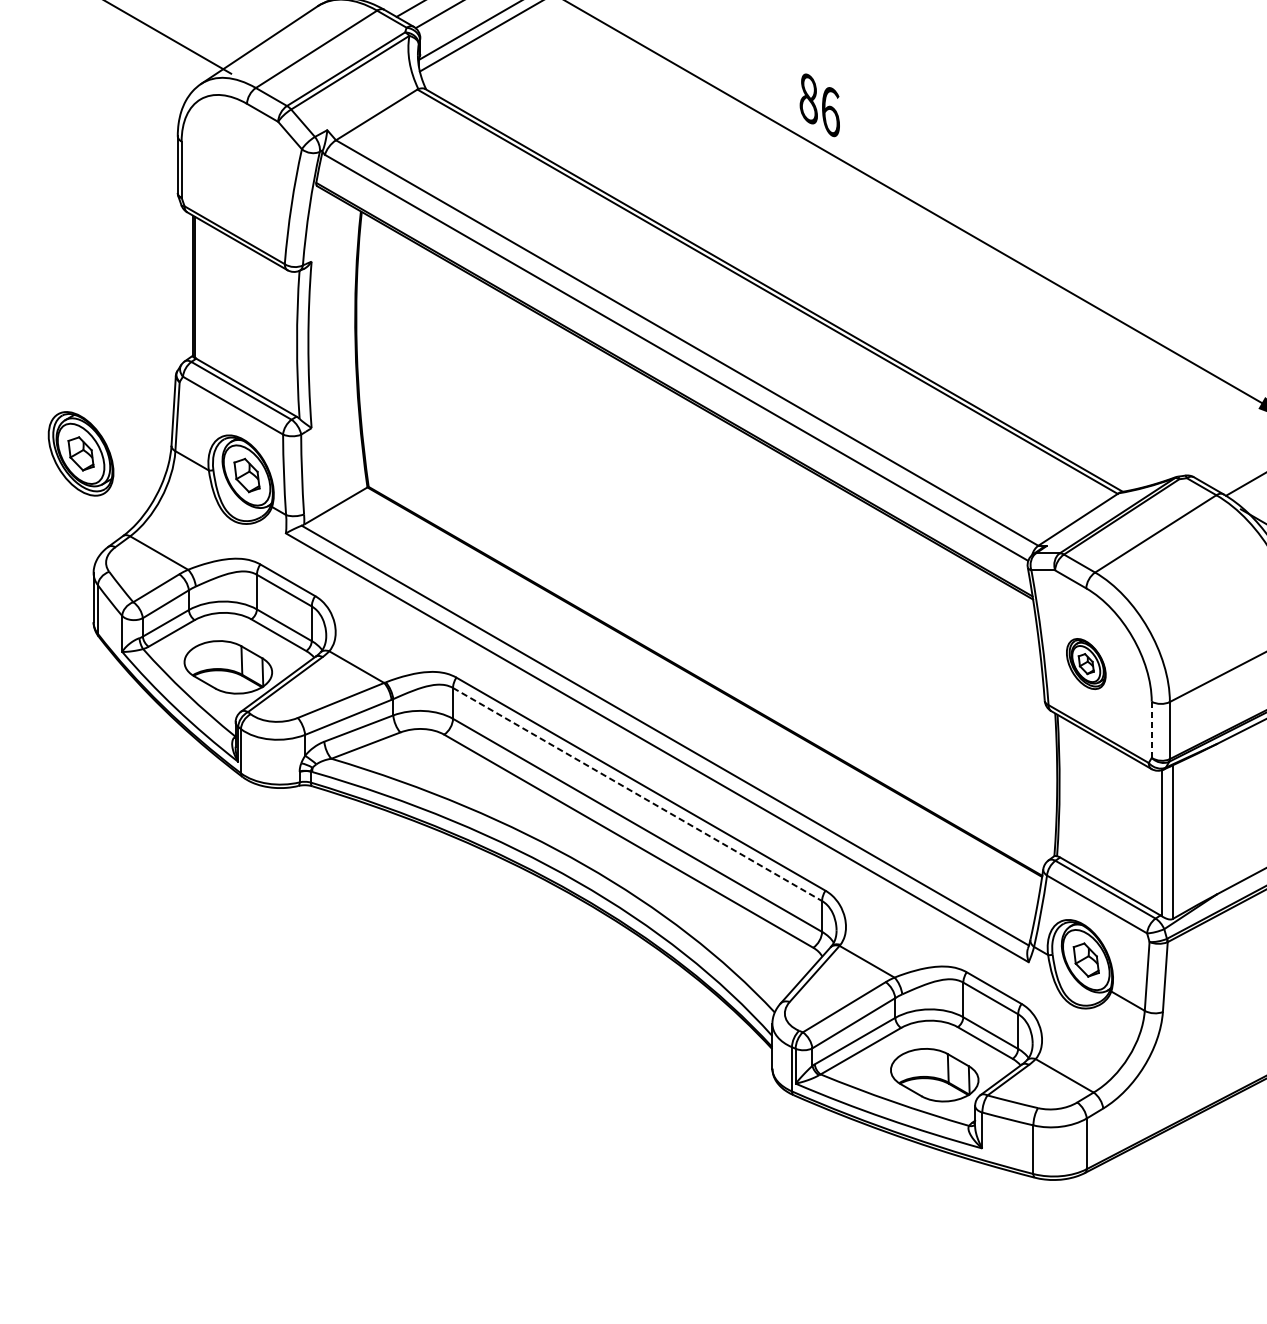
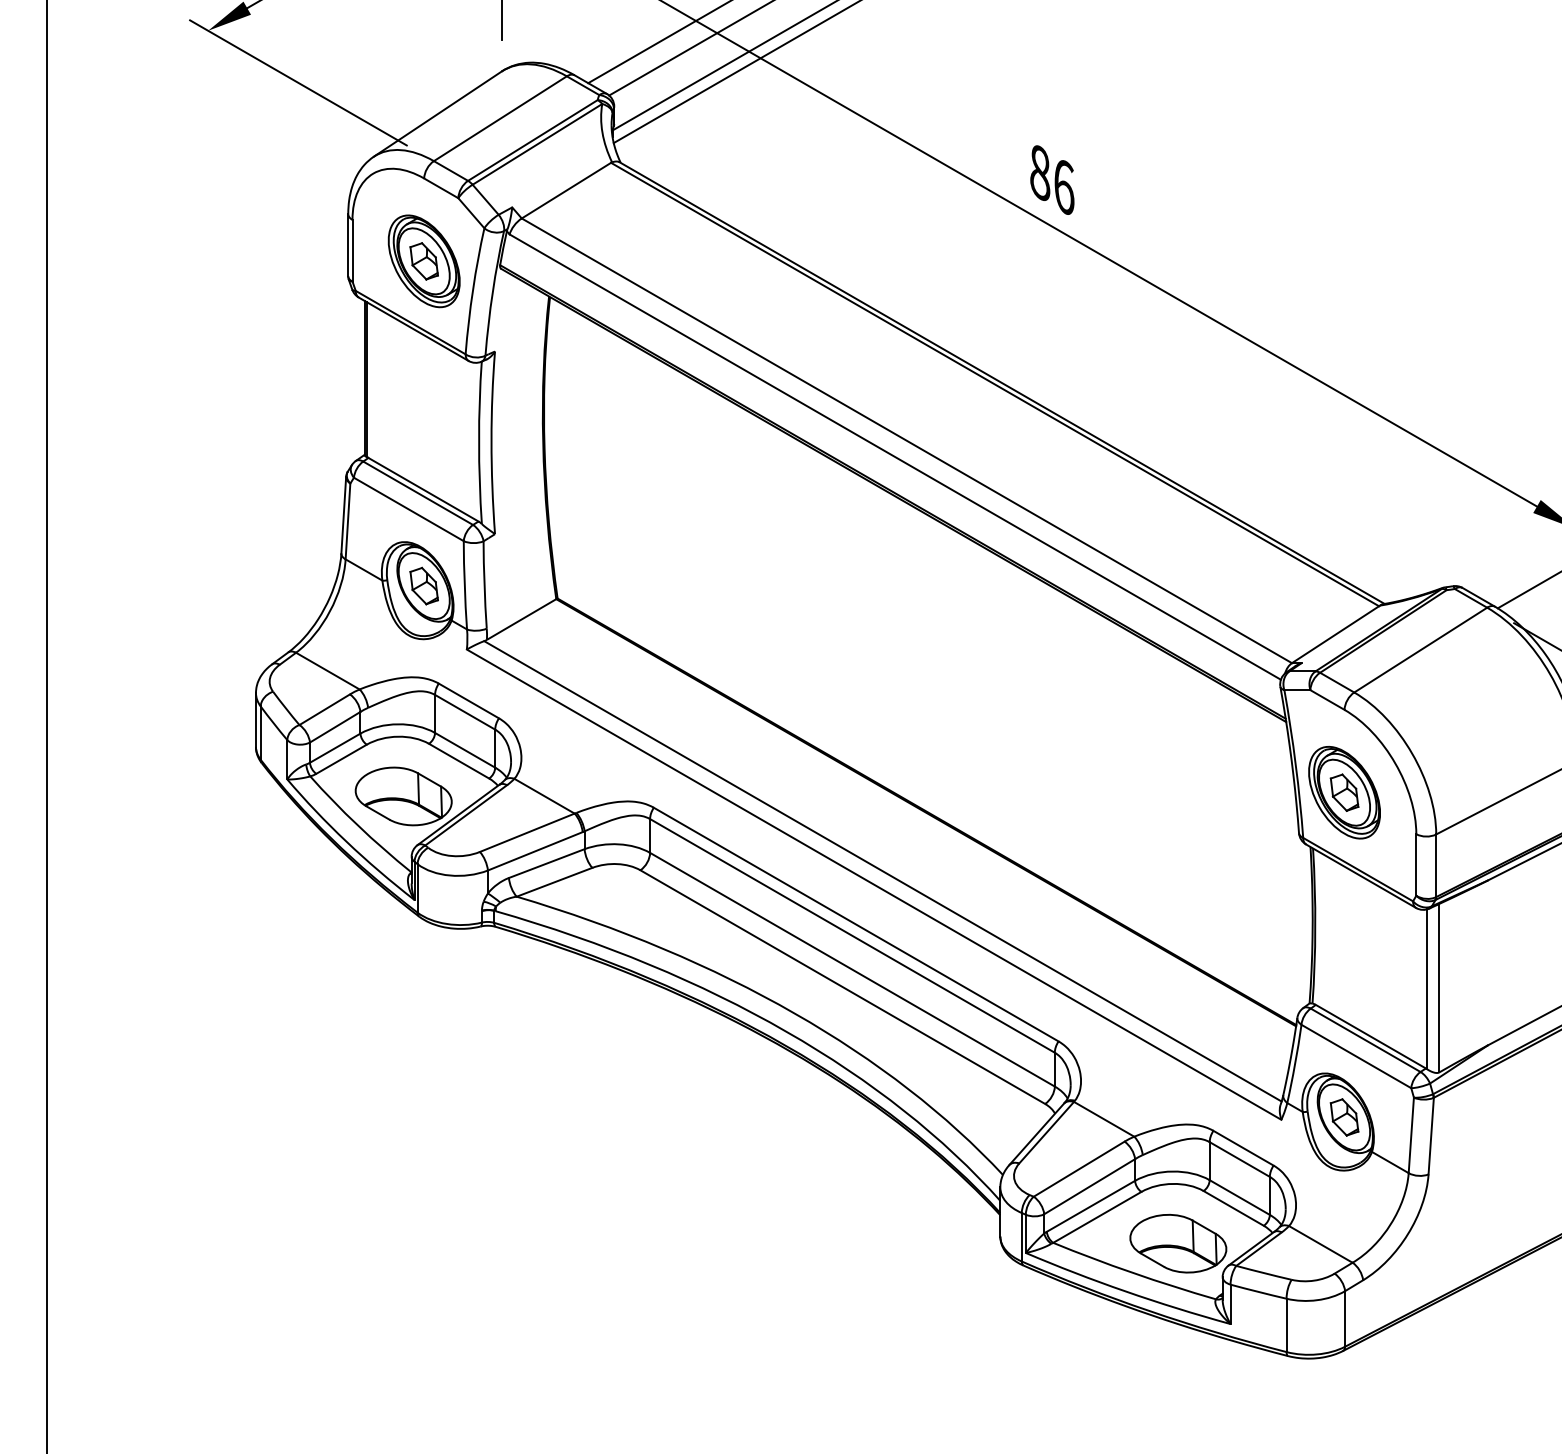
part: (80, 454) -> (423, 261), moved
part: (1086, 663) -> (1344, 792), size x1.67
line: (1151, 729) -> (1416, 864), dashed -> solid
line: (637, 794) -> (852, 935), dashed -> solid

